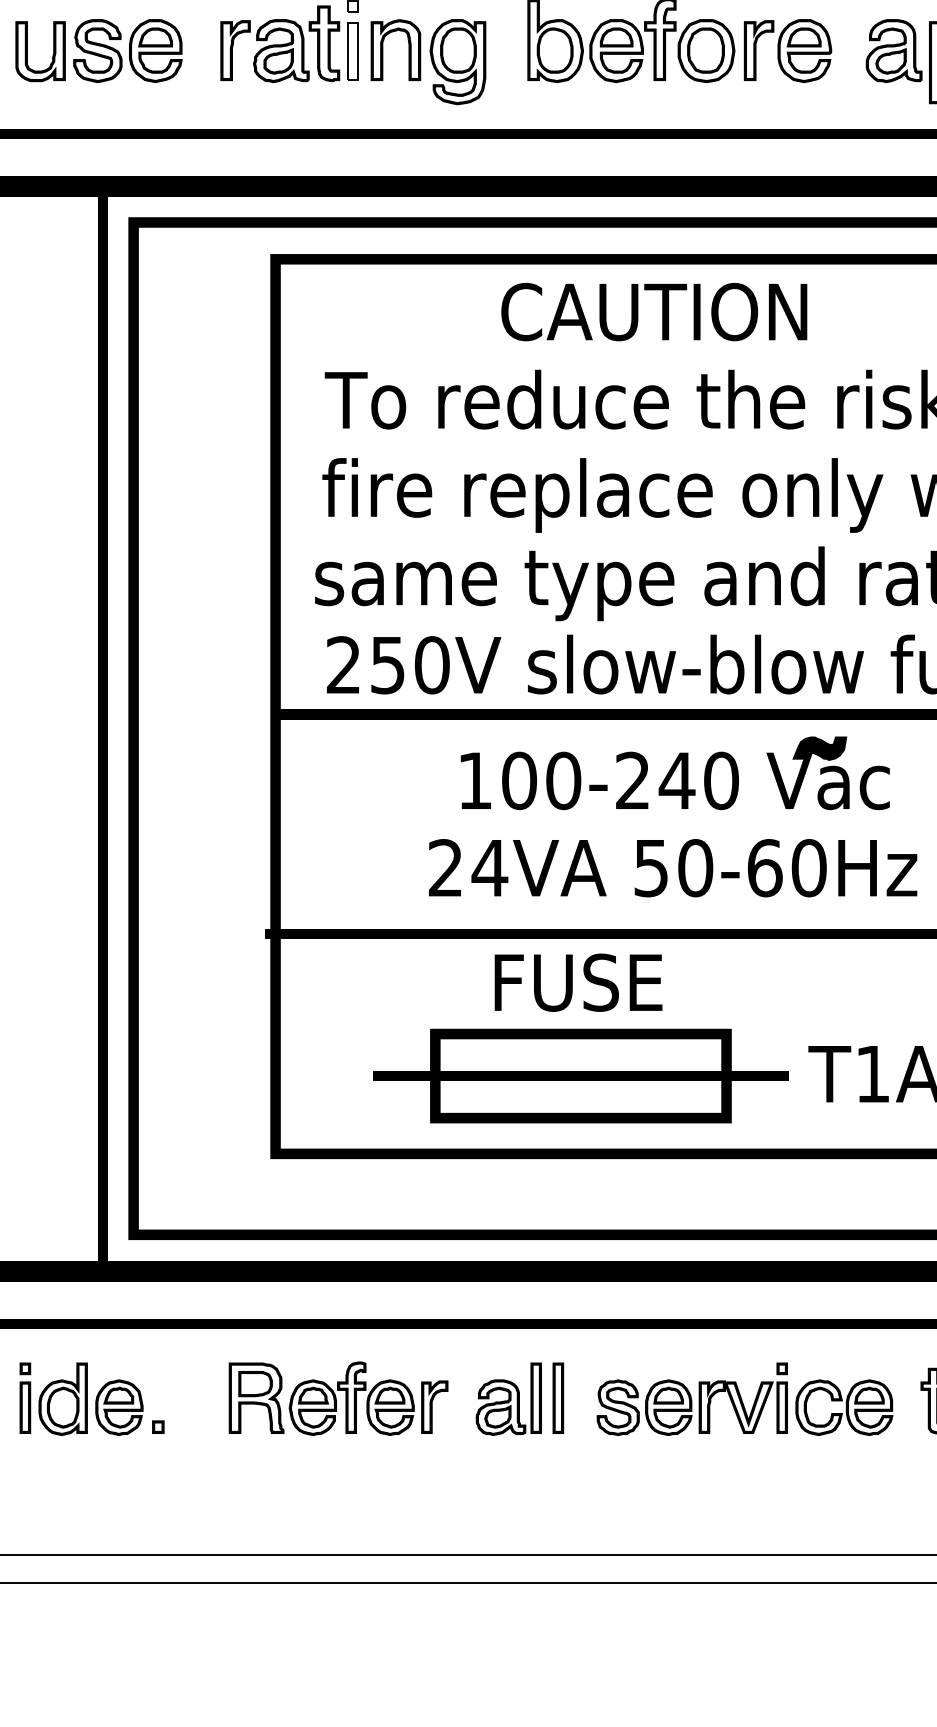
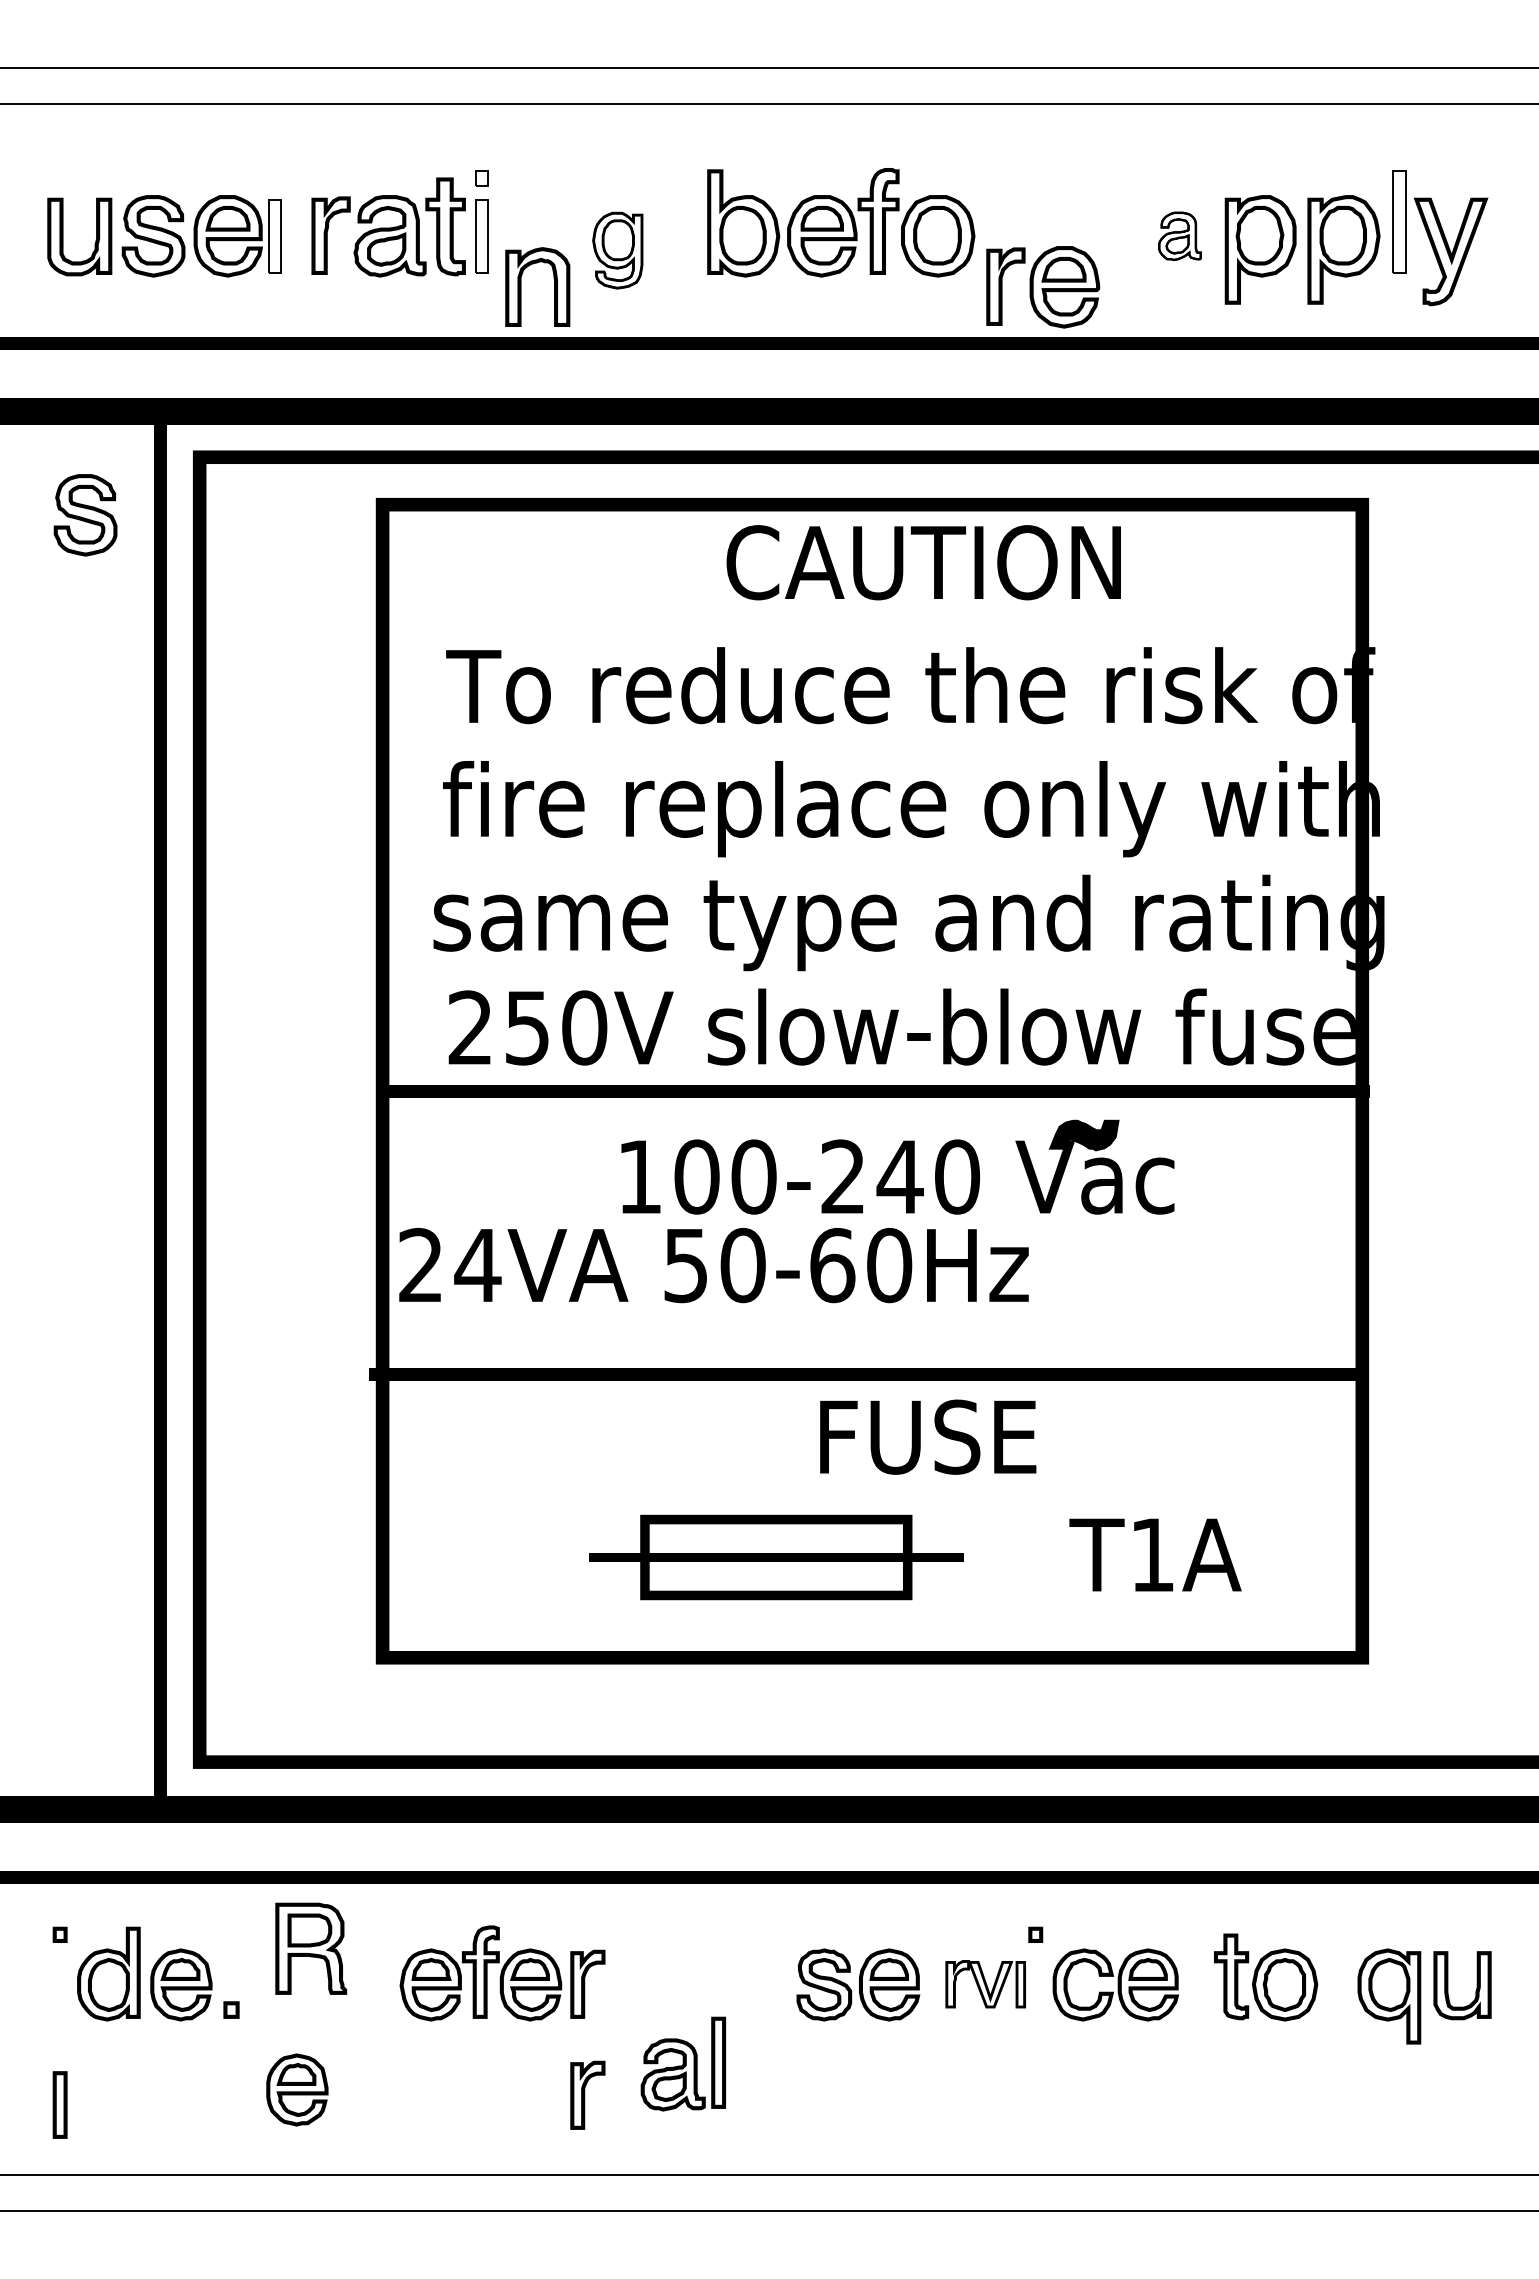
part: (383, 49) -> (521, 286), moved
part: (191, 51) -> (274, 236), added
part: (788, 51) -> (1043, 287), moved
part: (893, 51) -> (1179, 236), size x0.6
part: (457, 62) -> (617, 250), size x0.7
part: (45, 267) -> (85, 515), added
text: (654, 311) -> (923, 562), moved
text: (672, 868) -> (713, 1265), moved
text: (578, 982) -> (928, 1436), moved
part: (581, 1076) -> (776, 1557), size x0.7
part: (256, 1398) -> (311, 1948), moved
part: (508, 1398) -> (682, 2063), moved
part: (557, 1398) -> (746, 1972), removed
part: (743, 1406) -> (985, 1983), size x0.7
part: (24, 1407) -> (59, 2104), moved
part: (209, 1488) -> (297, 2089), added
part: (434, 1492) -> (587, 2094), added

